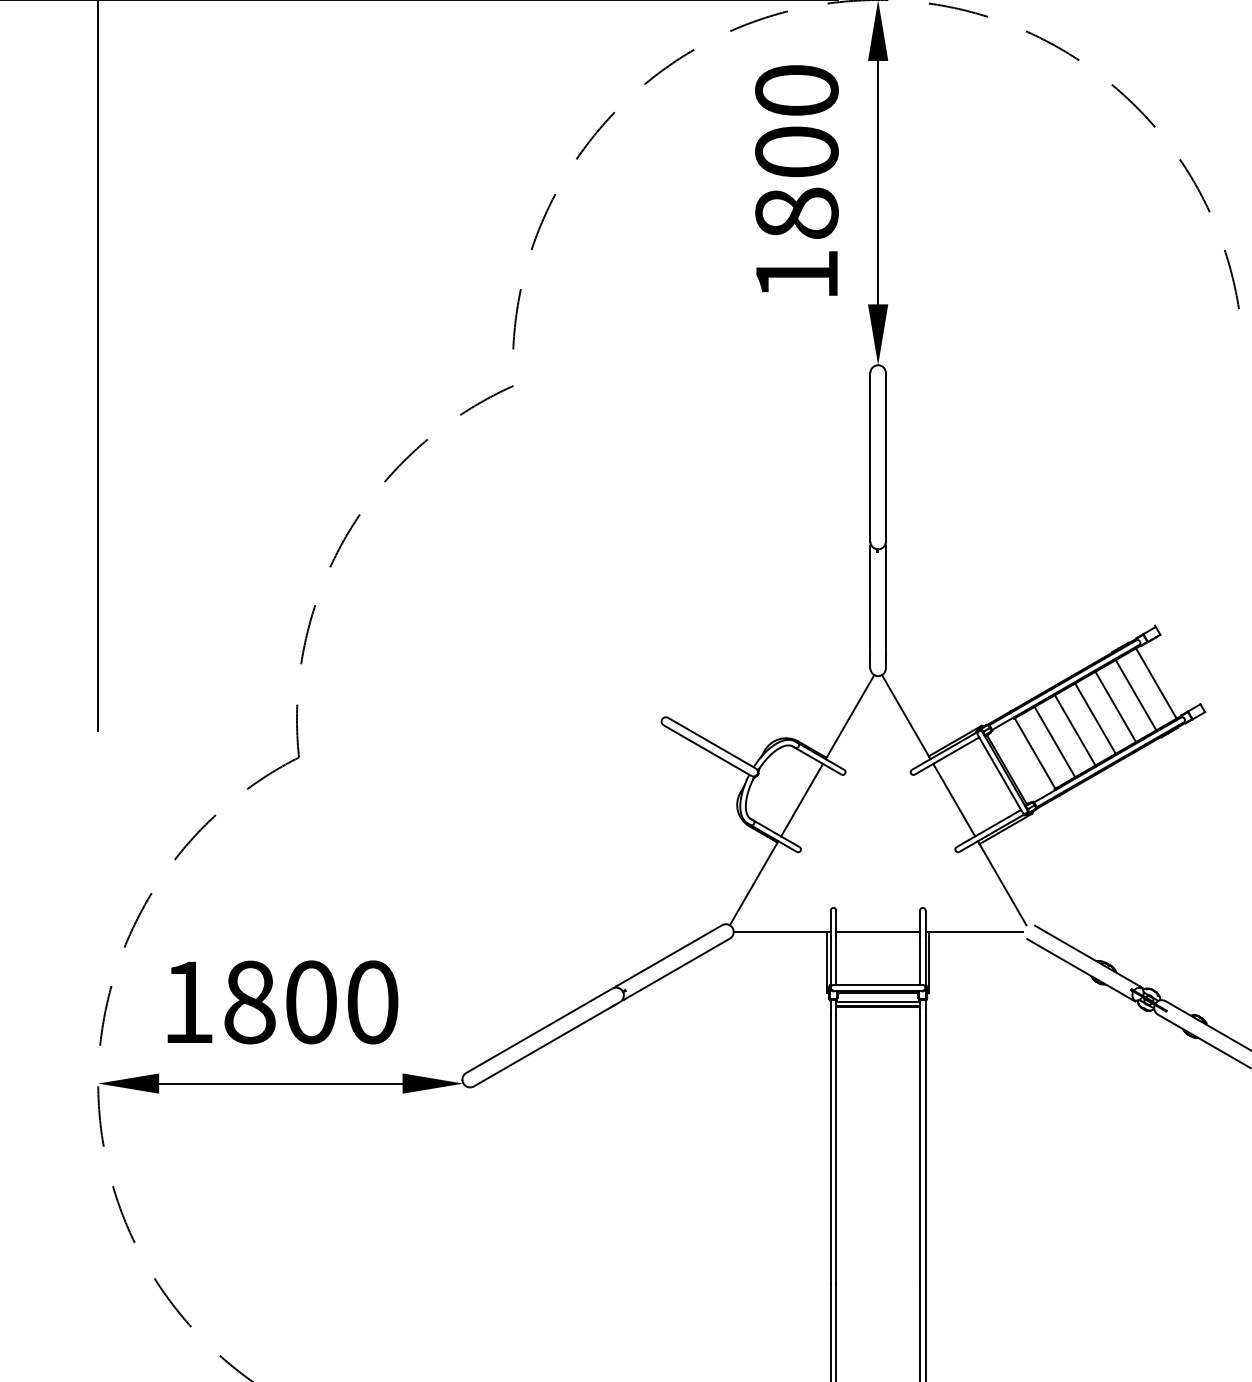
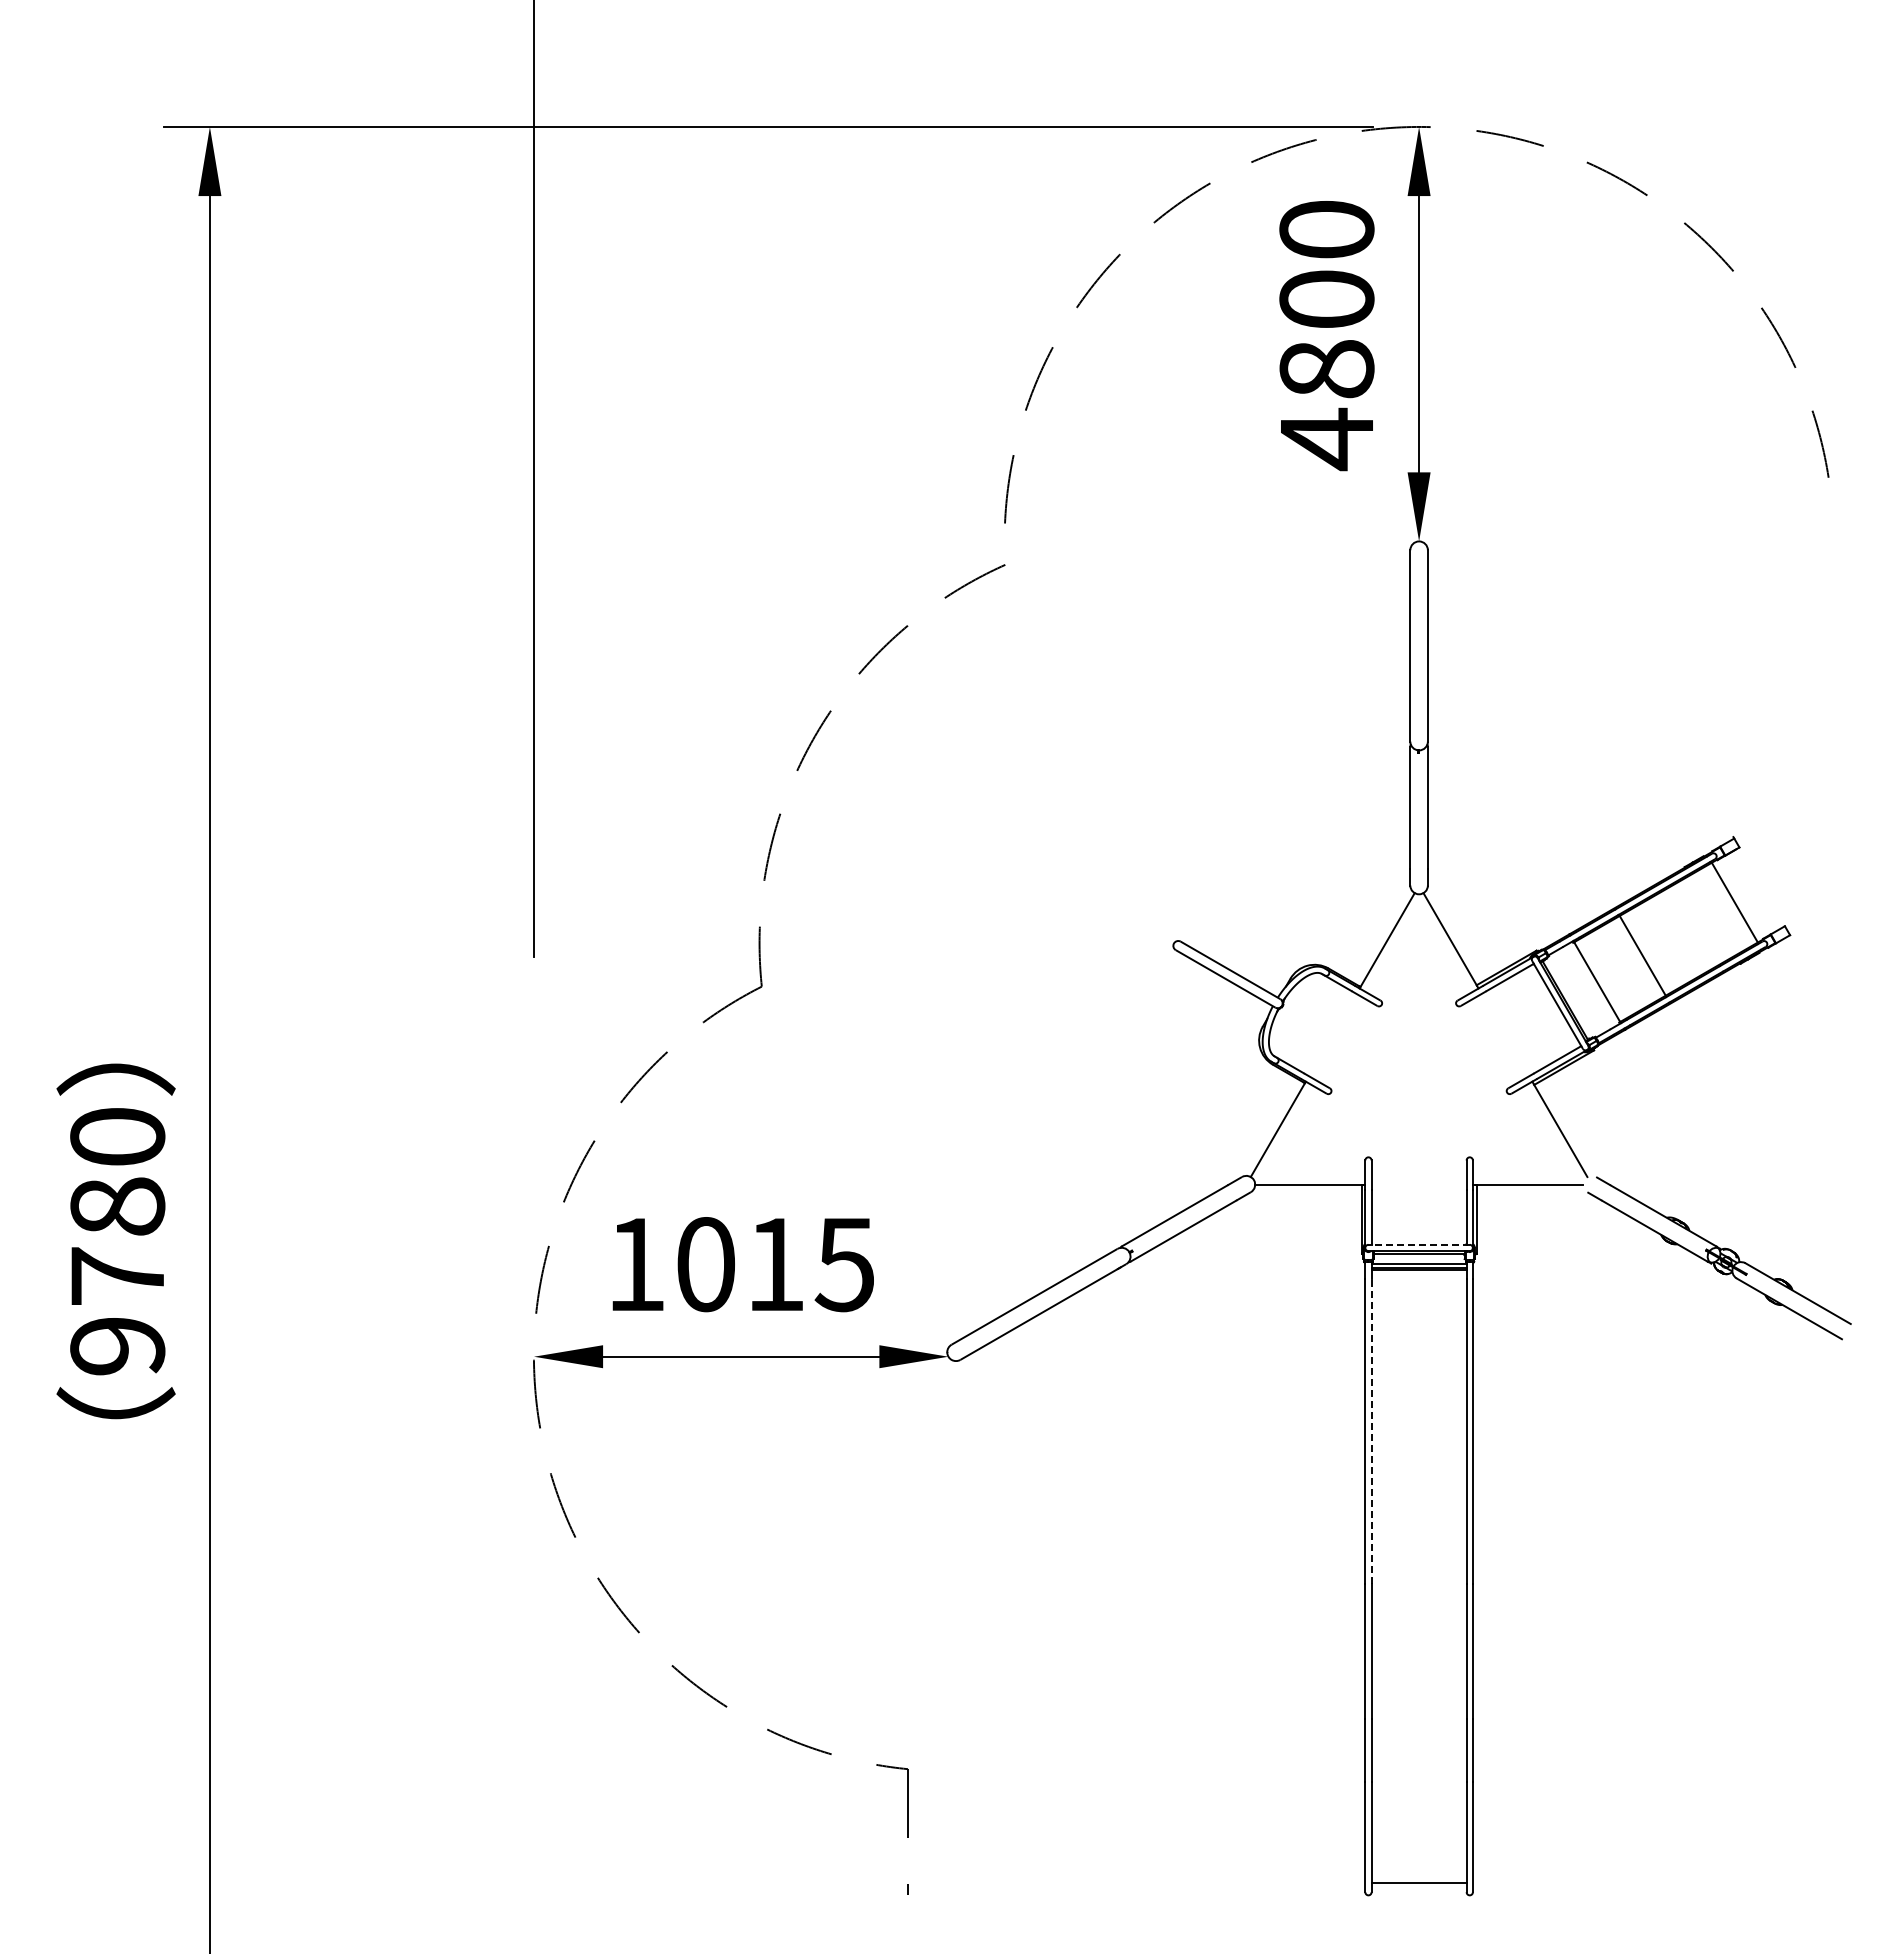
text: (796, 275) -> (1326, 439), 1800 -> 4800
line: (1135, 694) -> (1711, 915), removed
line: (1115, 707) -> (1688, 929), removed
line: (1095, 718) -> (1665, 942), removed
line: (1054, 742) -> (1619, 969), removed
line: (801, 799) -> (1332, 1034), removed
line: (954, 799) -> (1505, 1034), removed
line: (877, 931) -> (1418, 1184), removed
line: (878, 984) -> (1419, 1244), solid -> dashed
text: (311, 1002) -> (775, 1264), 1800 -> 1015
line: (836, 1149) -> (1371, 1431), solid -> dashed

